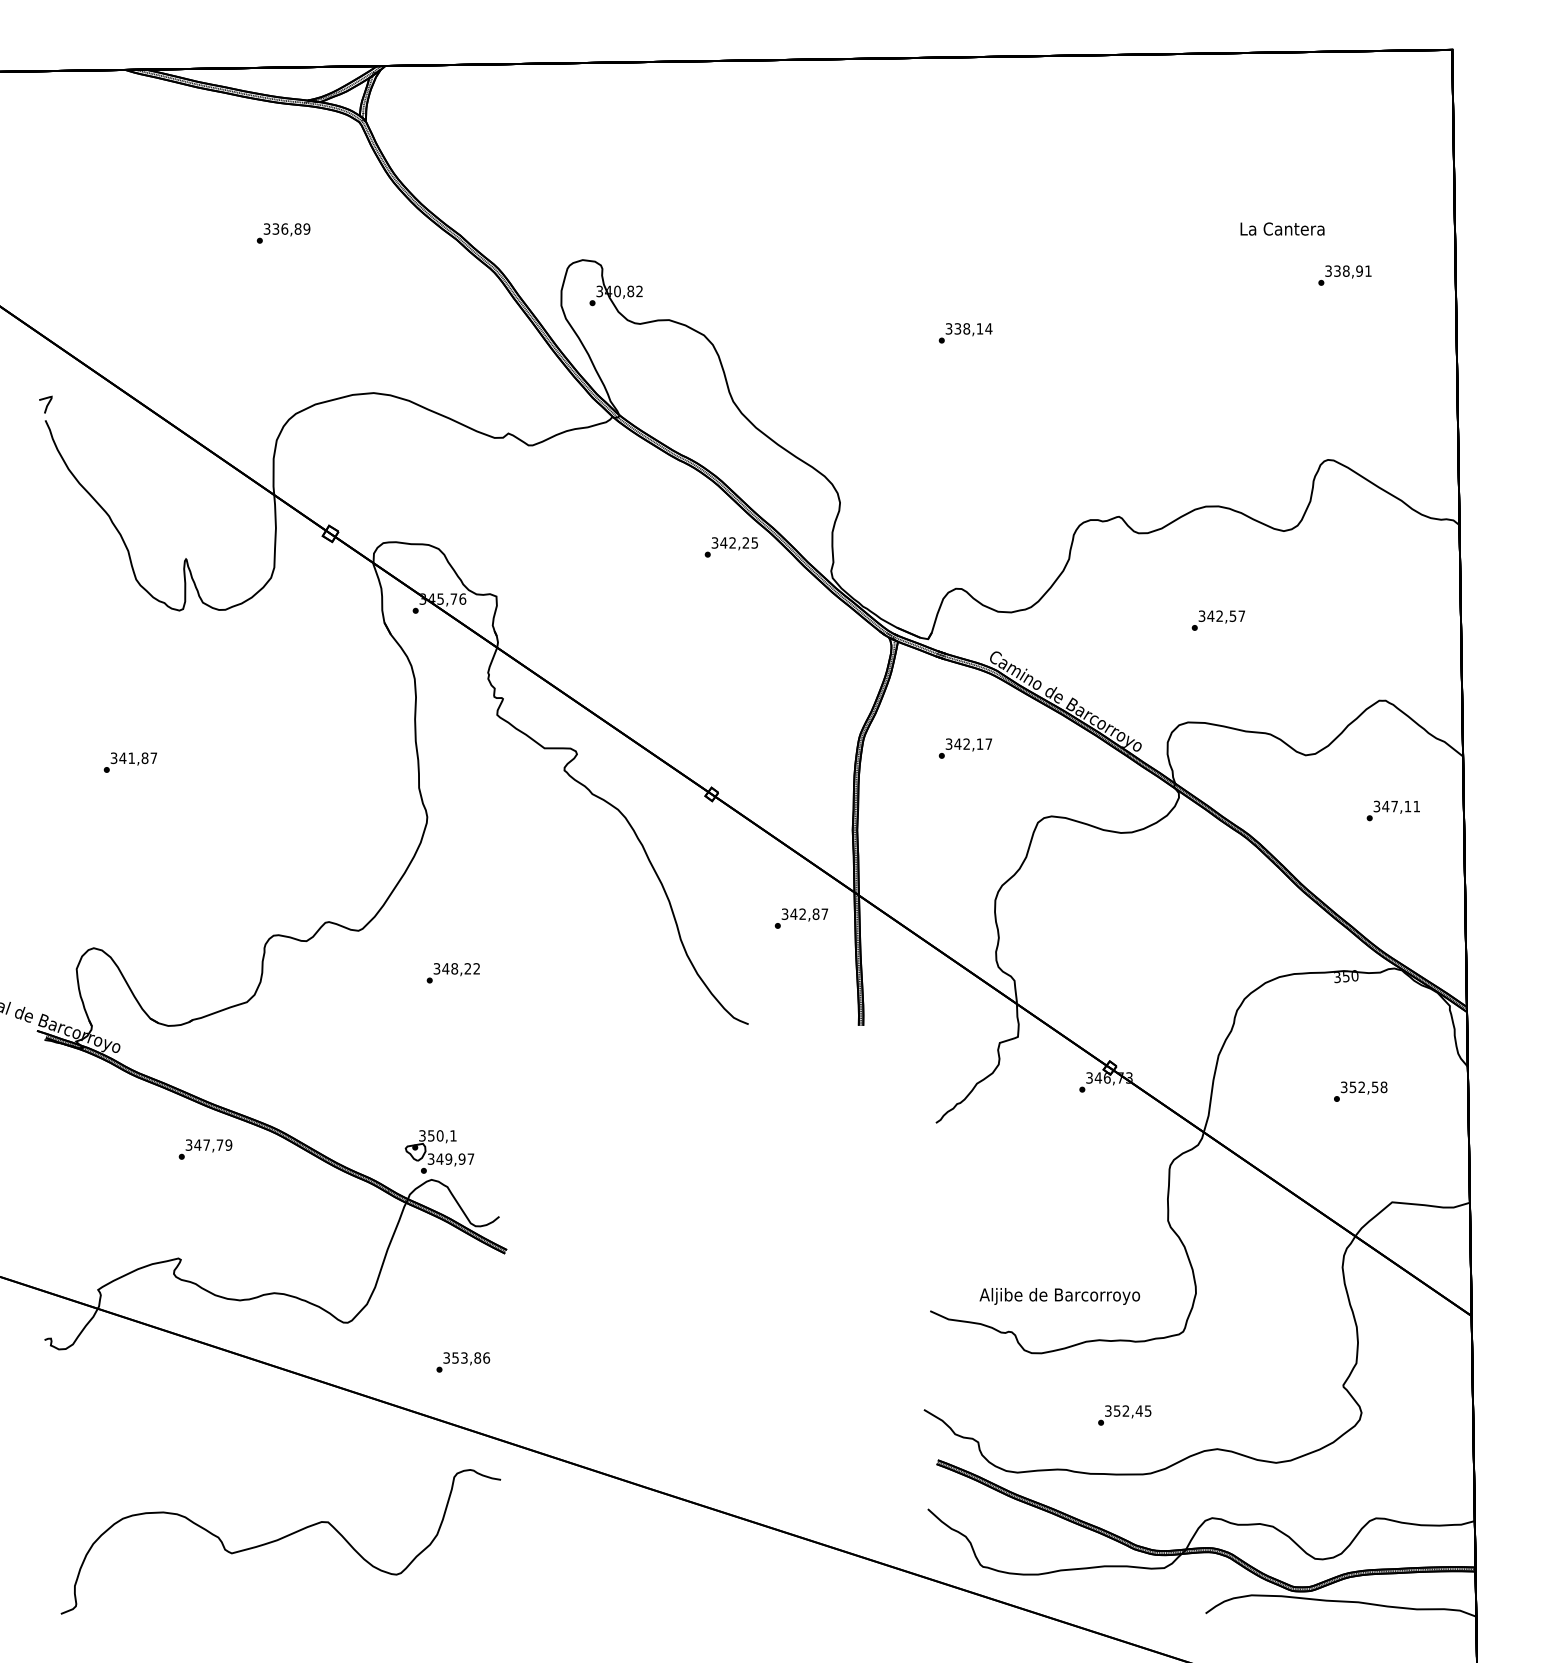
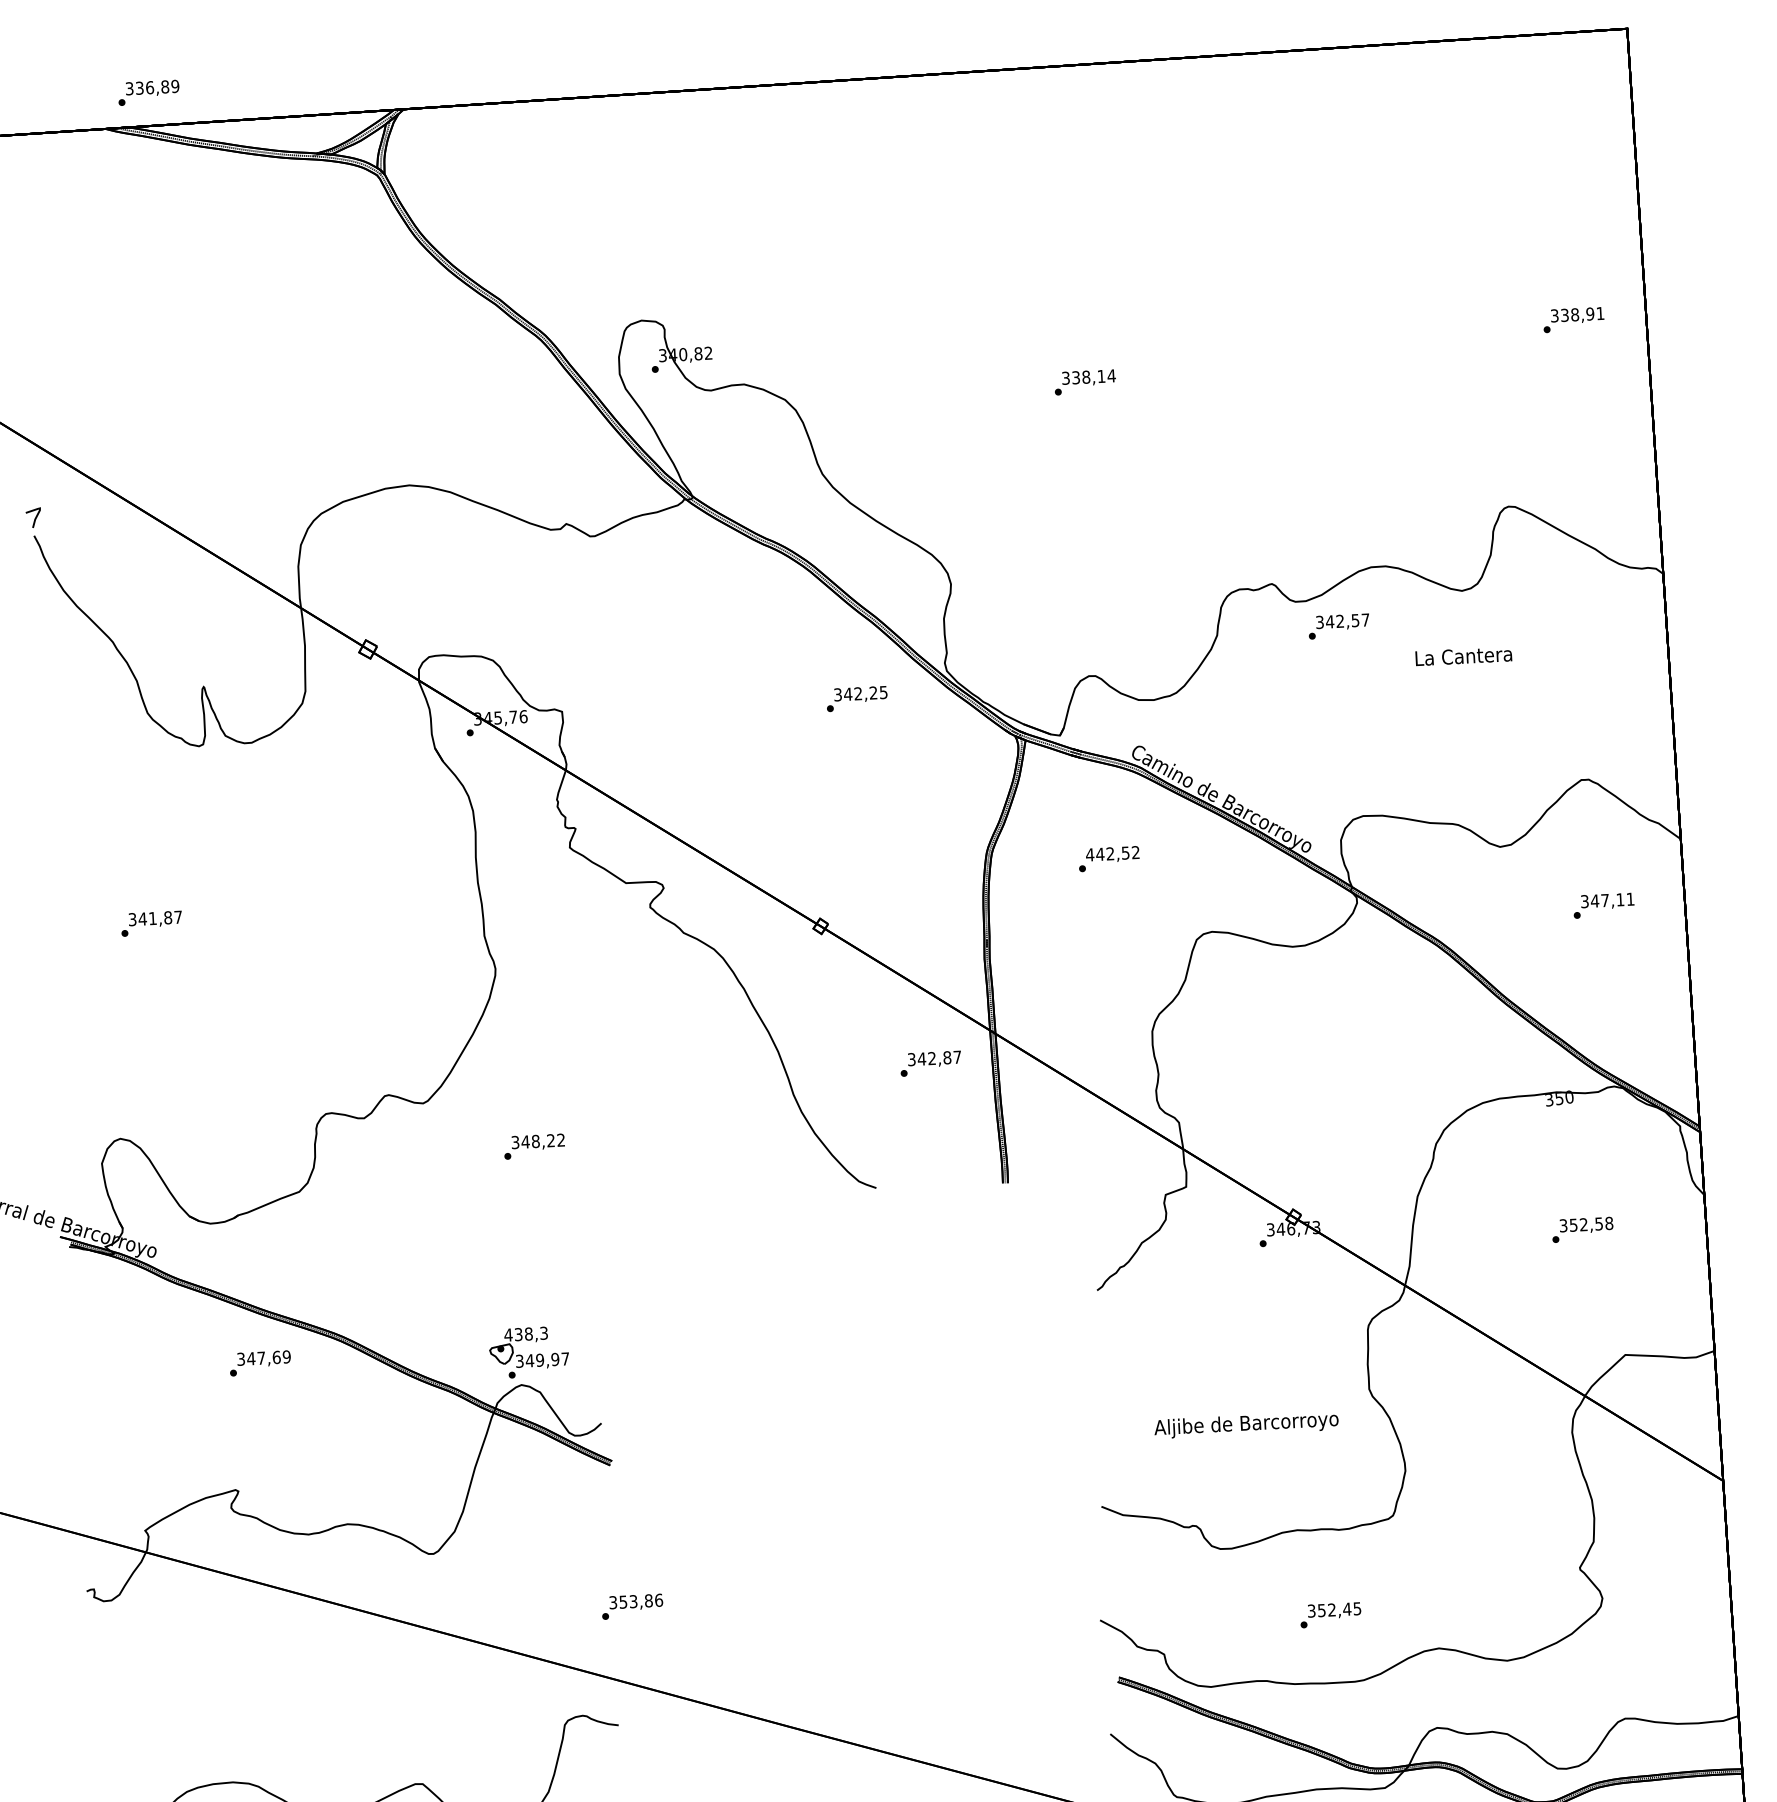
text: (1282, 228) -> (1463, 655), moved
text: (283, 233) -> (148, 92), moved
text: (1344, 275) -> (1573, 319), moved
text: (730, 547) -> (856, 699), moved
text: (1217, 620) -> (1337, 626), moved
text: (968, 743) -> (1112, 852), 342,17 -> 442,52
text: (437, 1135) -> (525, 1333), 350,1 -> 438,3
text: (219, 1144) -> (276, 1356), 347,79 -> 347,69
text: (1059, 1296) -> (1246, 1425), moved
text: (463, 1362) -> (632, 1606), moved

